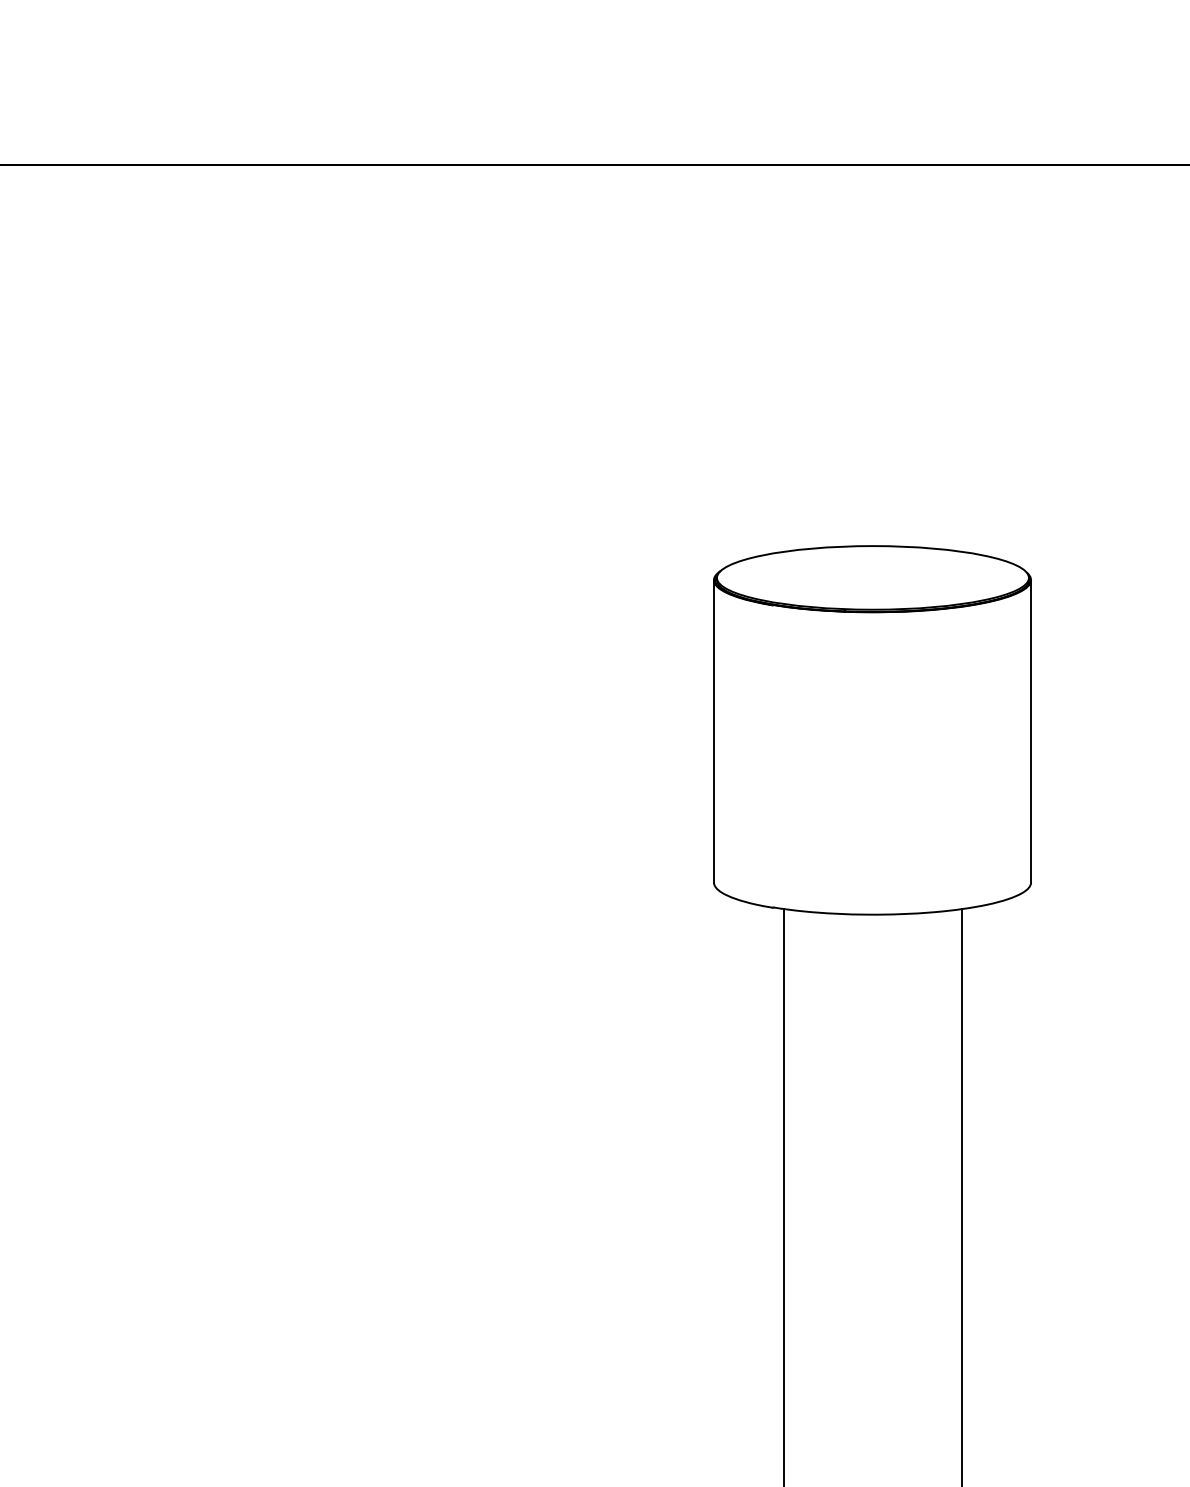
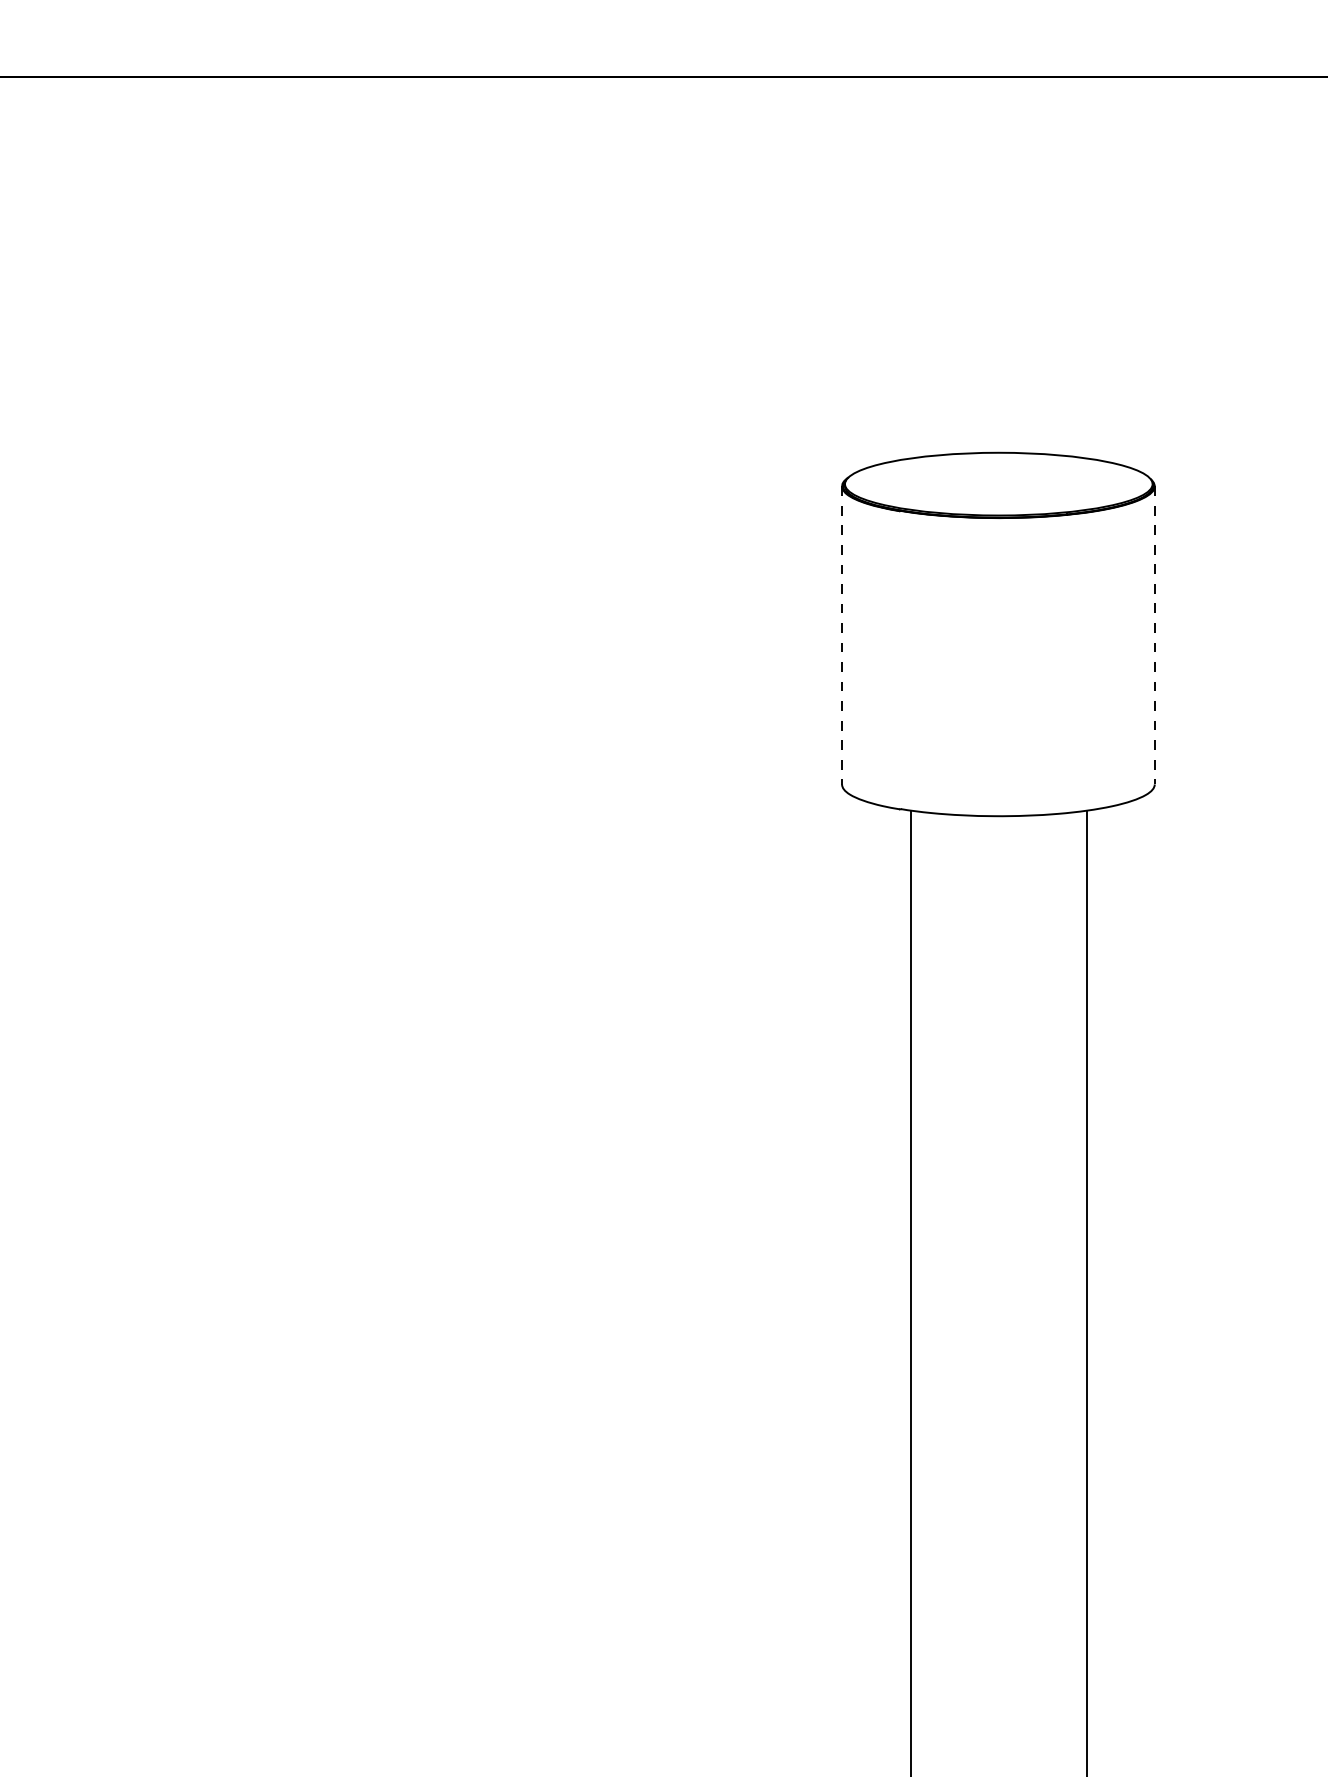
line: (714, 731) -> (842, 635), solid -> dashed
line: (1030, 731) -> (1154, 635), solid -> dashed

